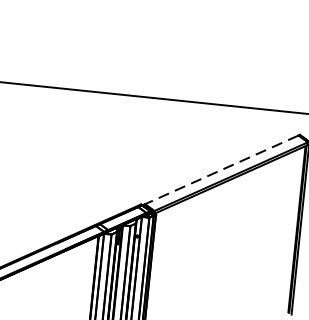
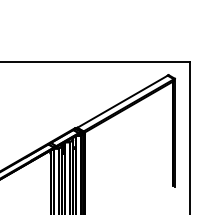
line: (221, 171) -> (122, 102), dashed -> solid

